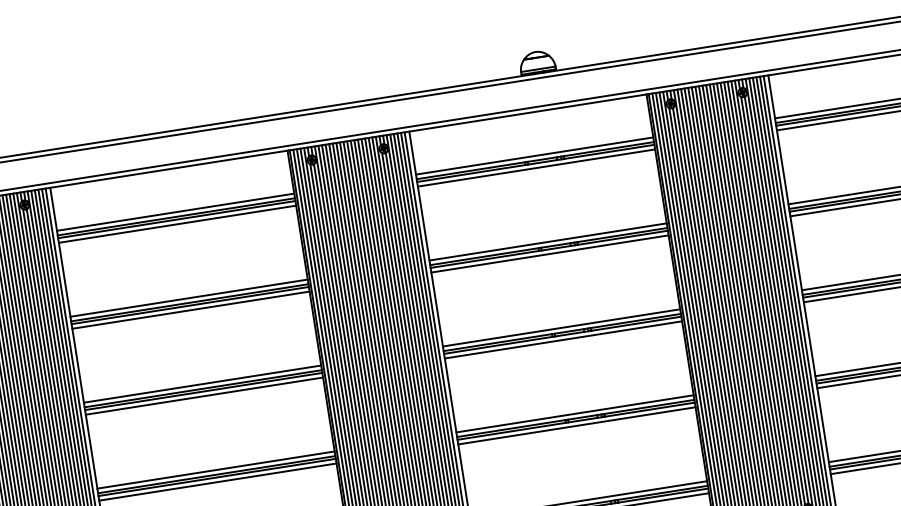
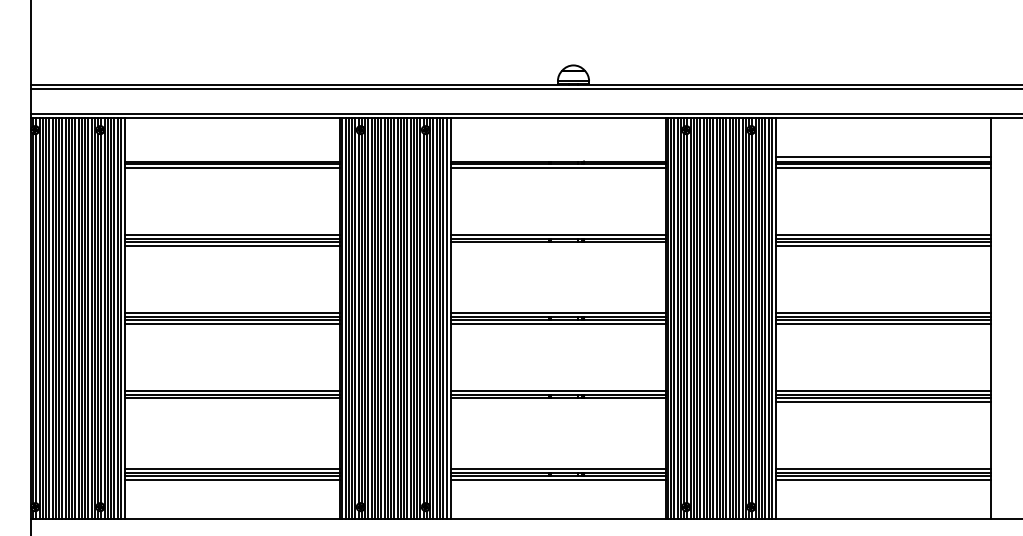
line: (533, 156) -> (557, 157), removed
line: (175, 212) -> (232, 157), removed
line: (549, 254) -> (557, 246), removed
line: (576, 425) -> (557, 401), removed
line: (217, 481) -> (232, 401), removed

